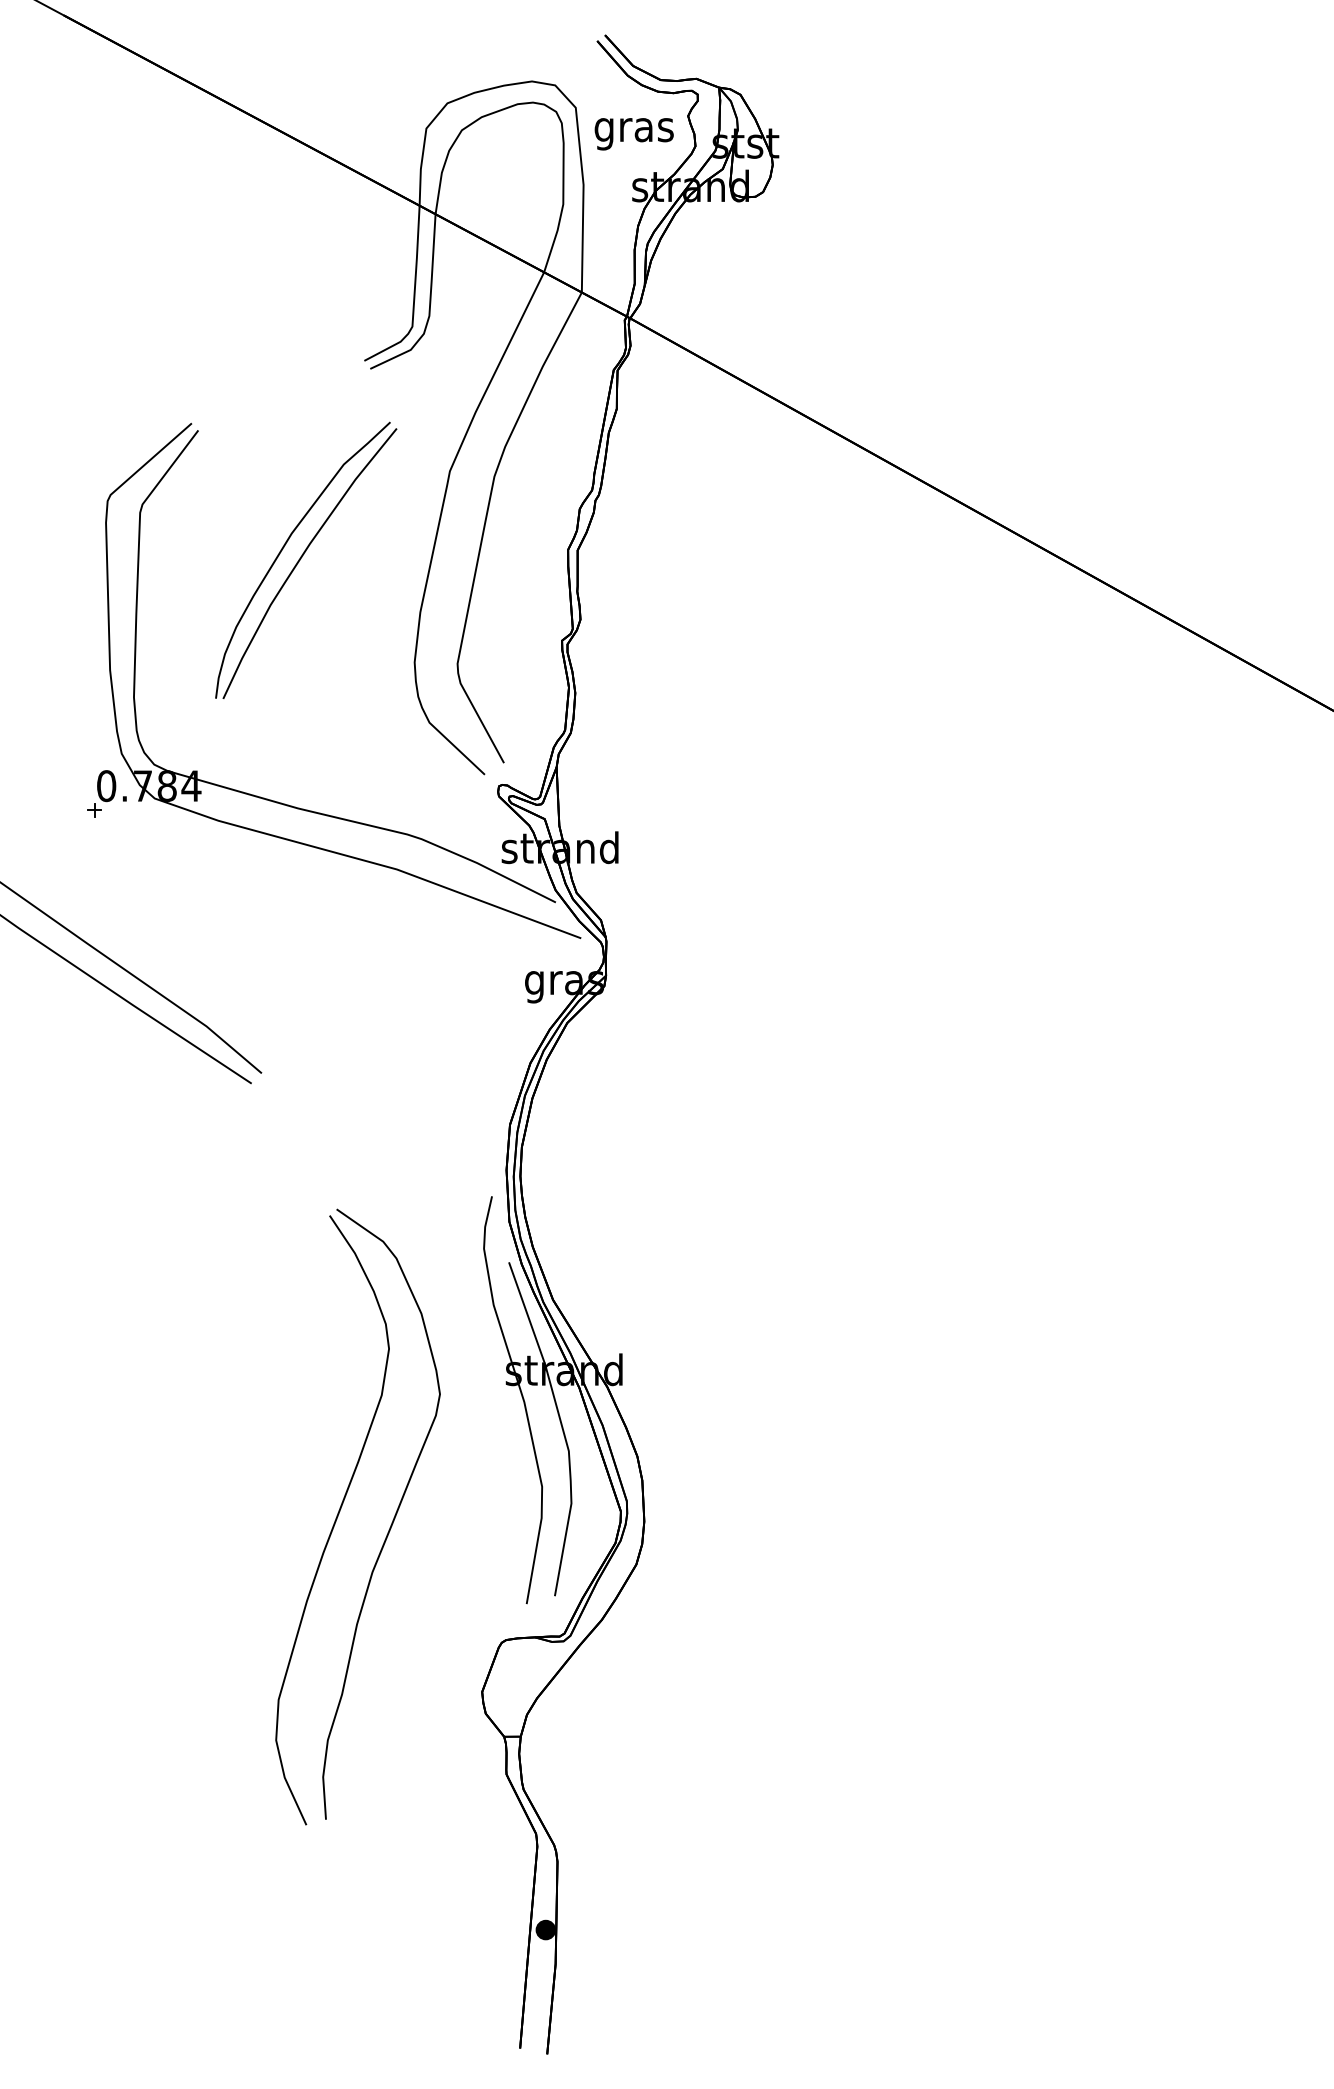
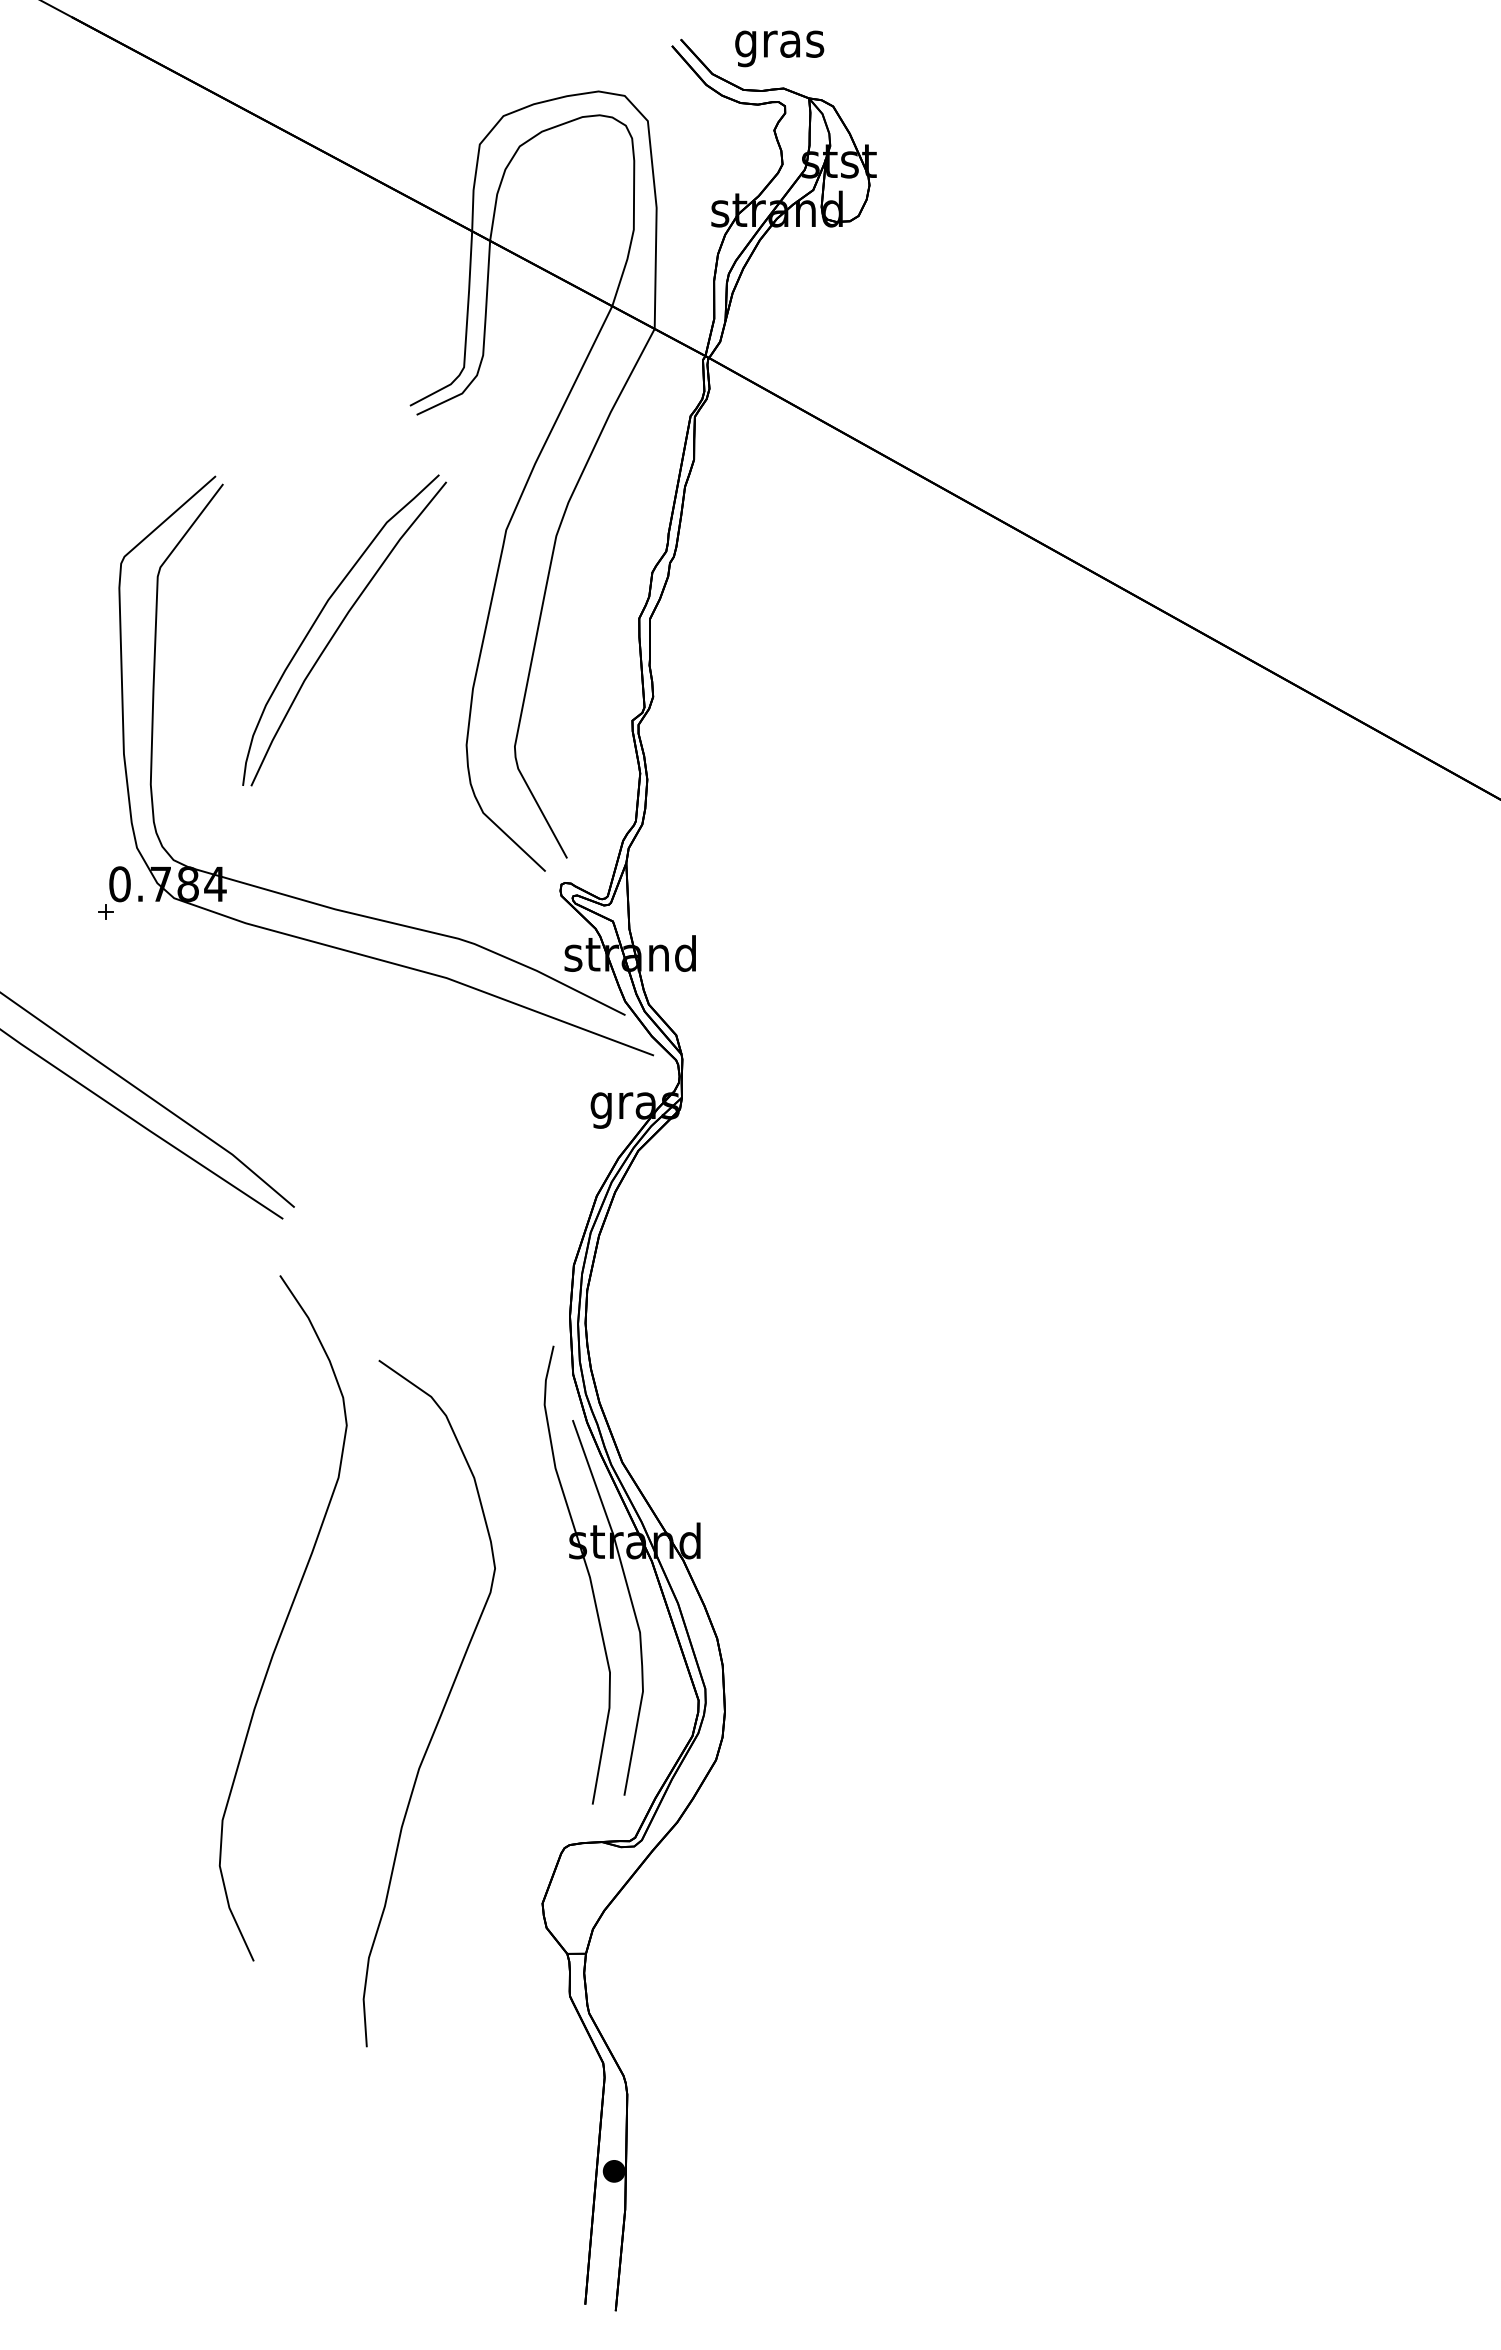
text: (634, 133) -> (779, 48), moved
curve: (334, 1521) -> (285, 1619), moved

